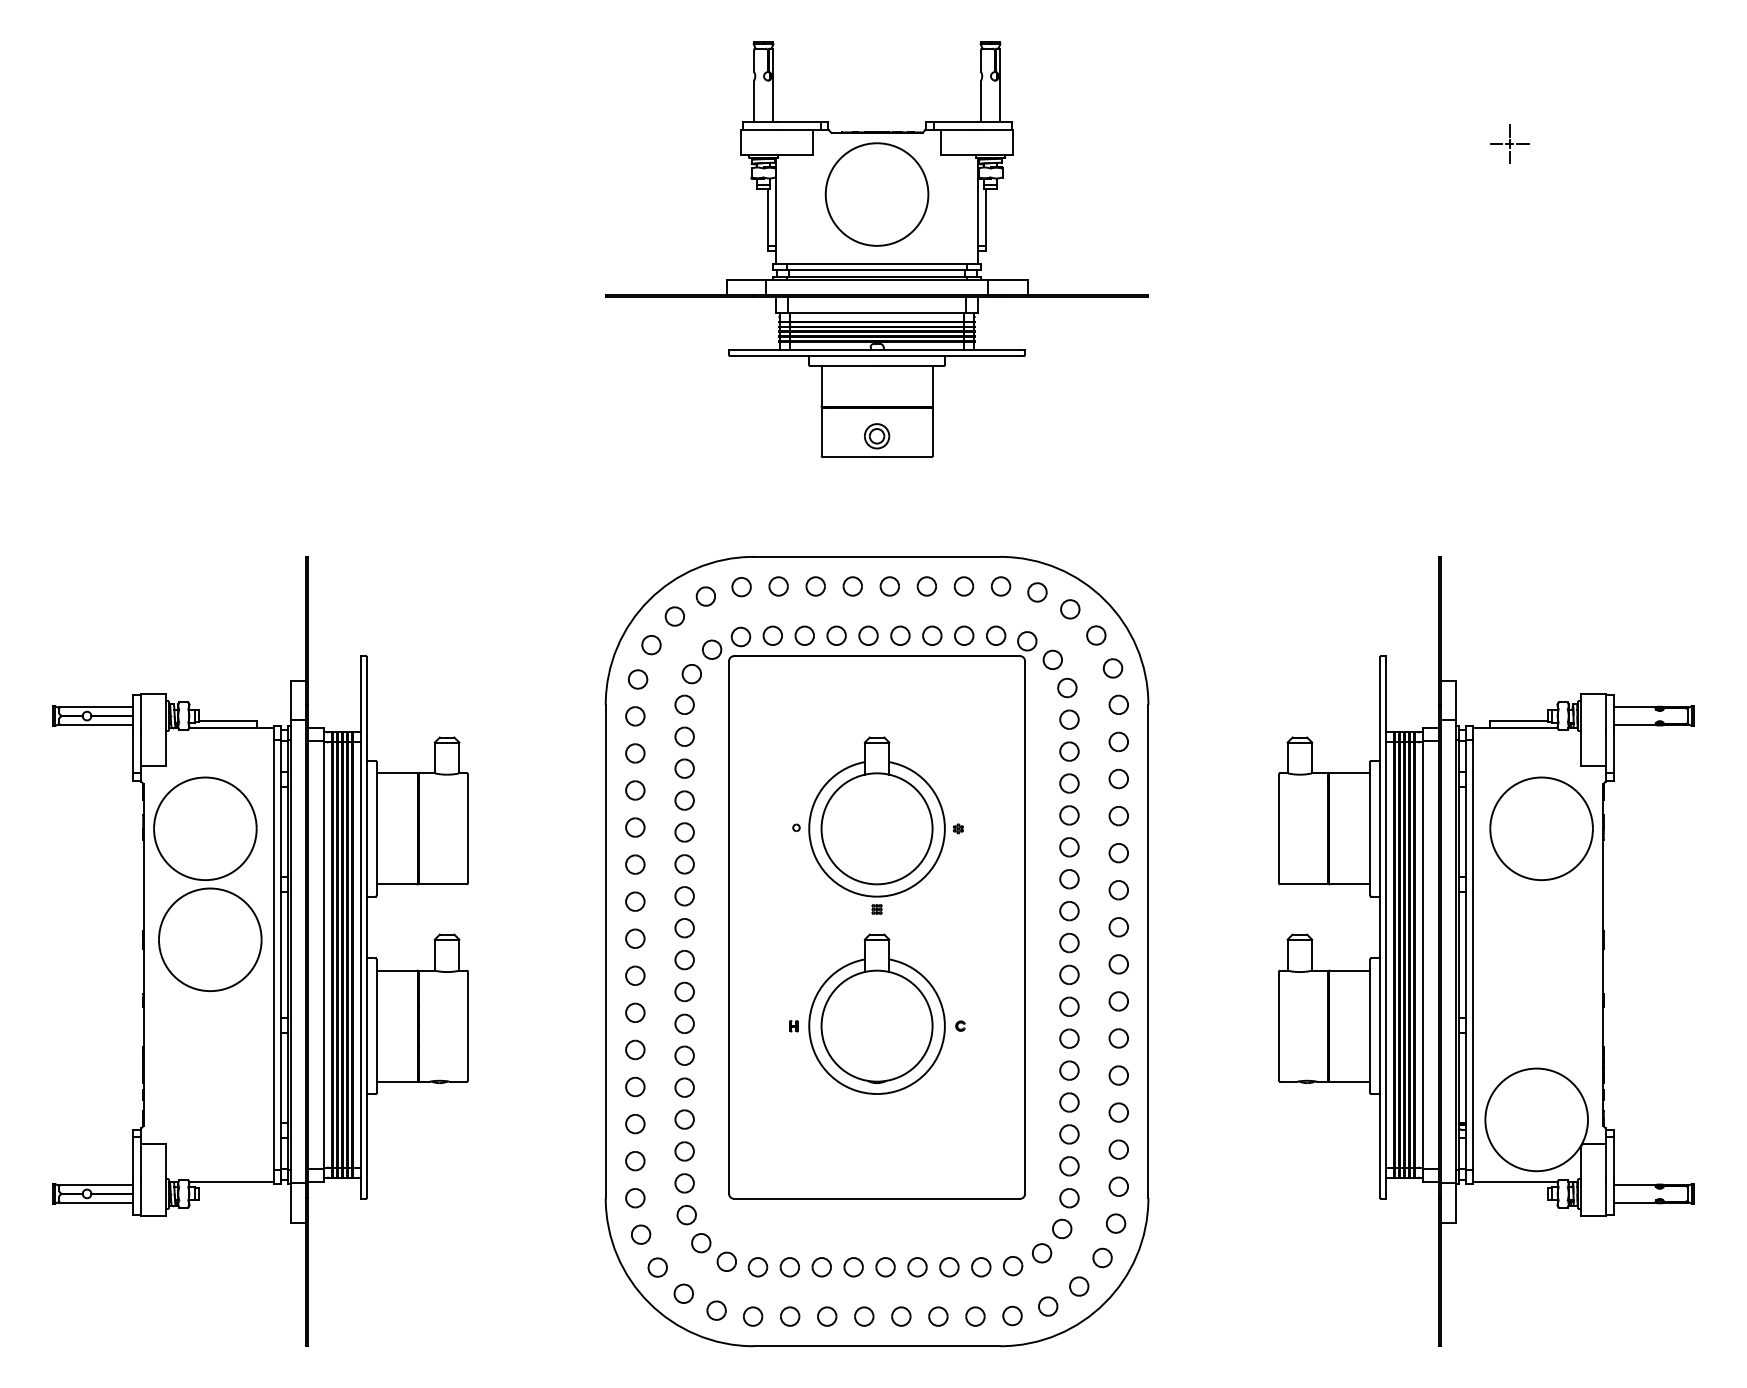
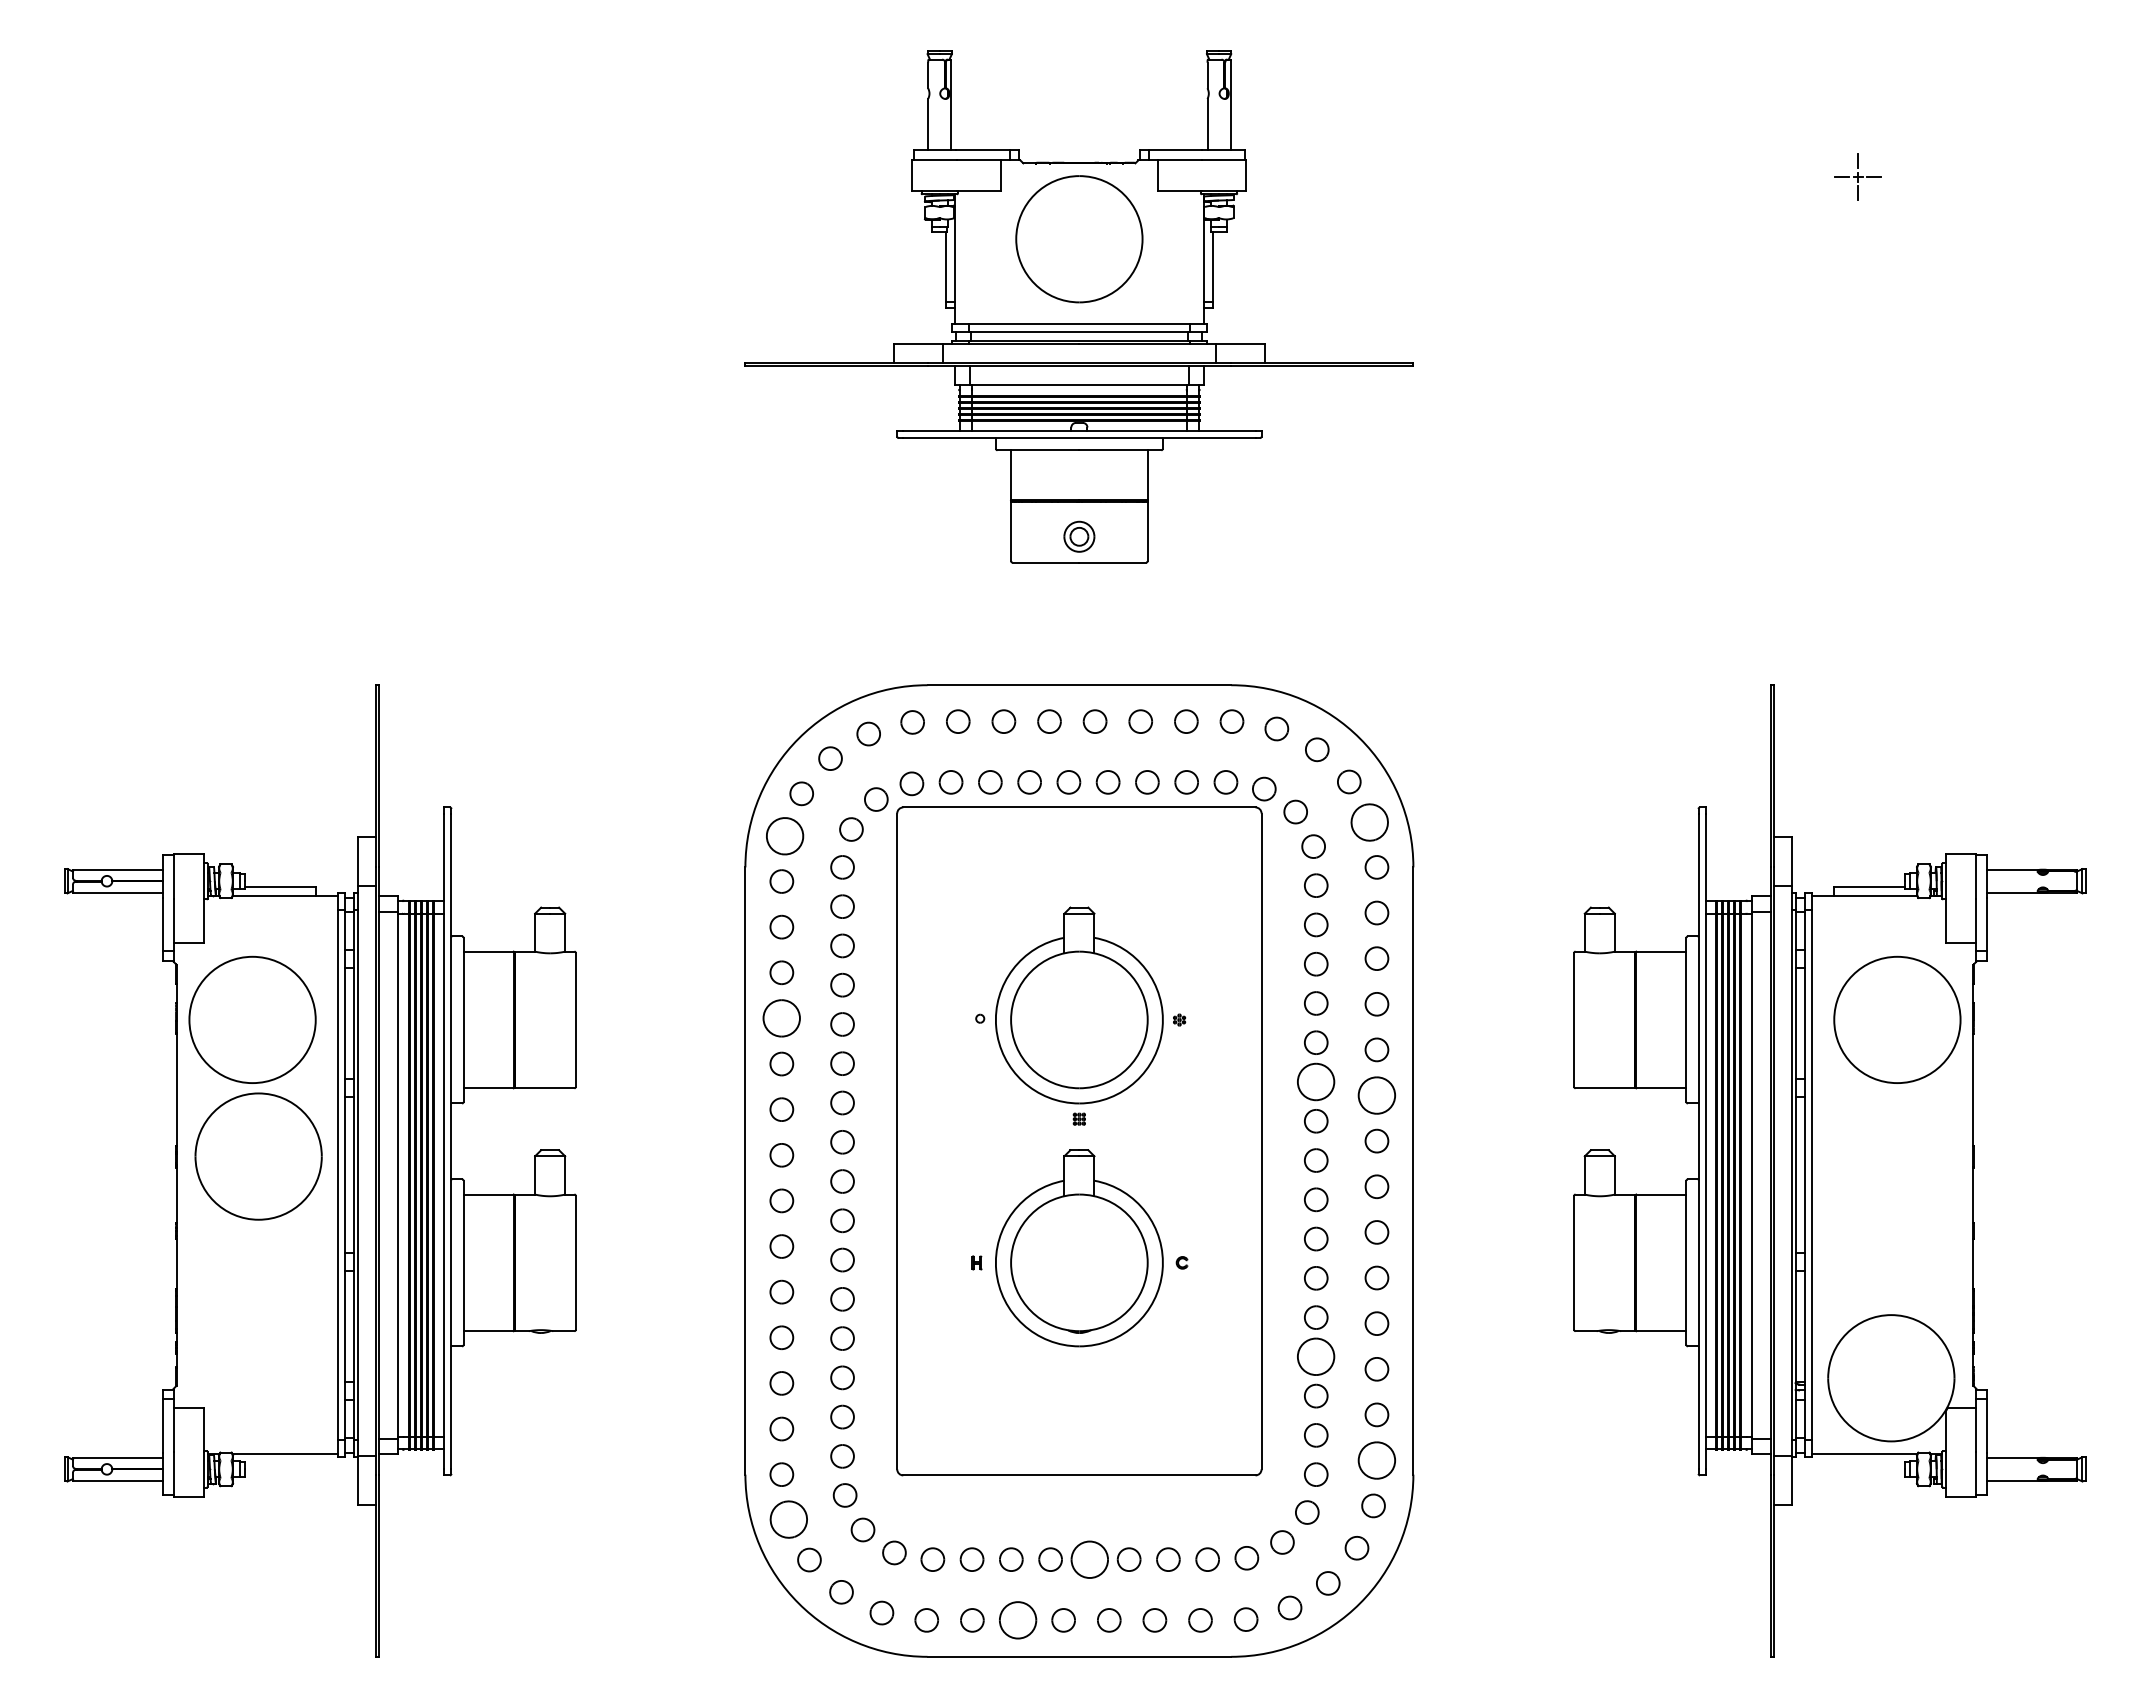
part: (1112, 668) -> (1369, 822), size x1.6
part: (638, 678) -> (785, 835), size x1.6
part: (635, 827) -> (781, 1018), size x1.6
part: (1069, 878) -> (1316, 1081), size x1.6
part: (1118, 890) -> (1376, 1095), size x1.6
part: (1069, 1102) -> (1316, 1356), size x1.6
part: (1118, 1186) -> (1376, 1460), size x1.6
part: (640, 1234) -> (788, 1519), size x1.6
part: (885, 1267) -> (1089, 1559), size x1.6
part: (826, 1316) -> (1017, 1620), size x1.6

